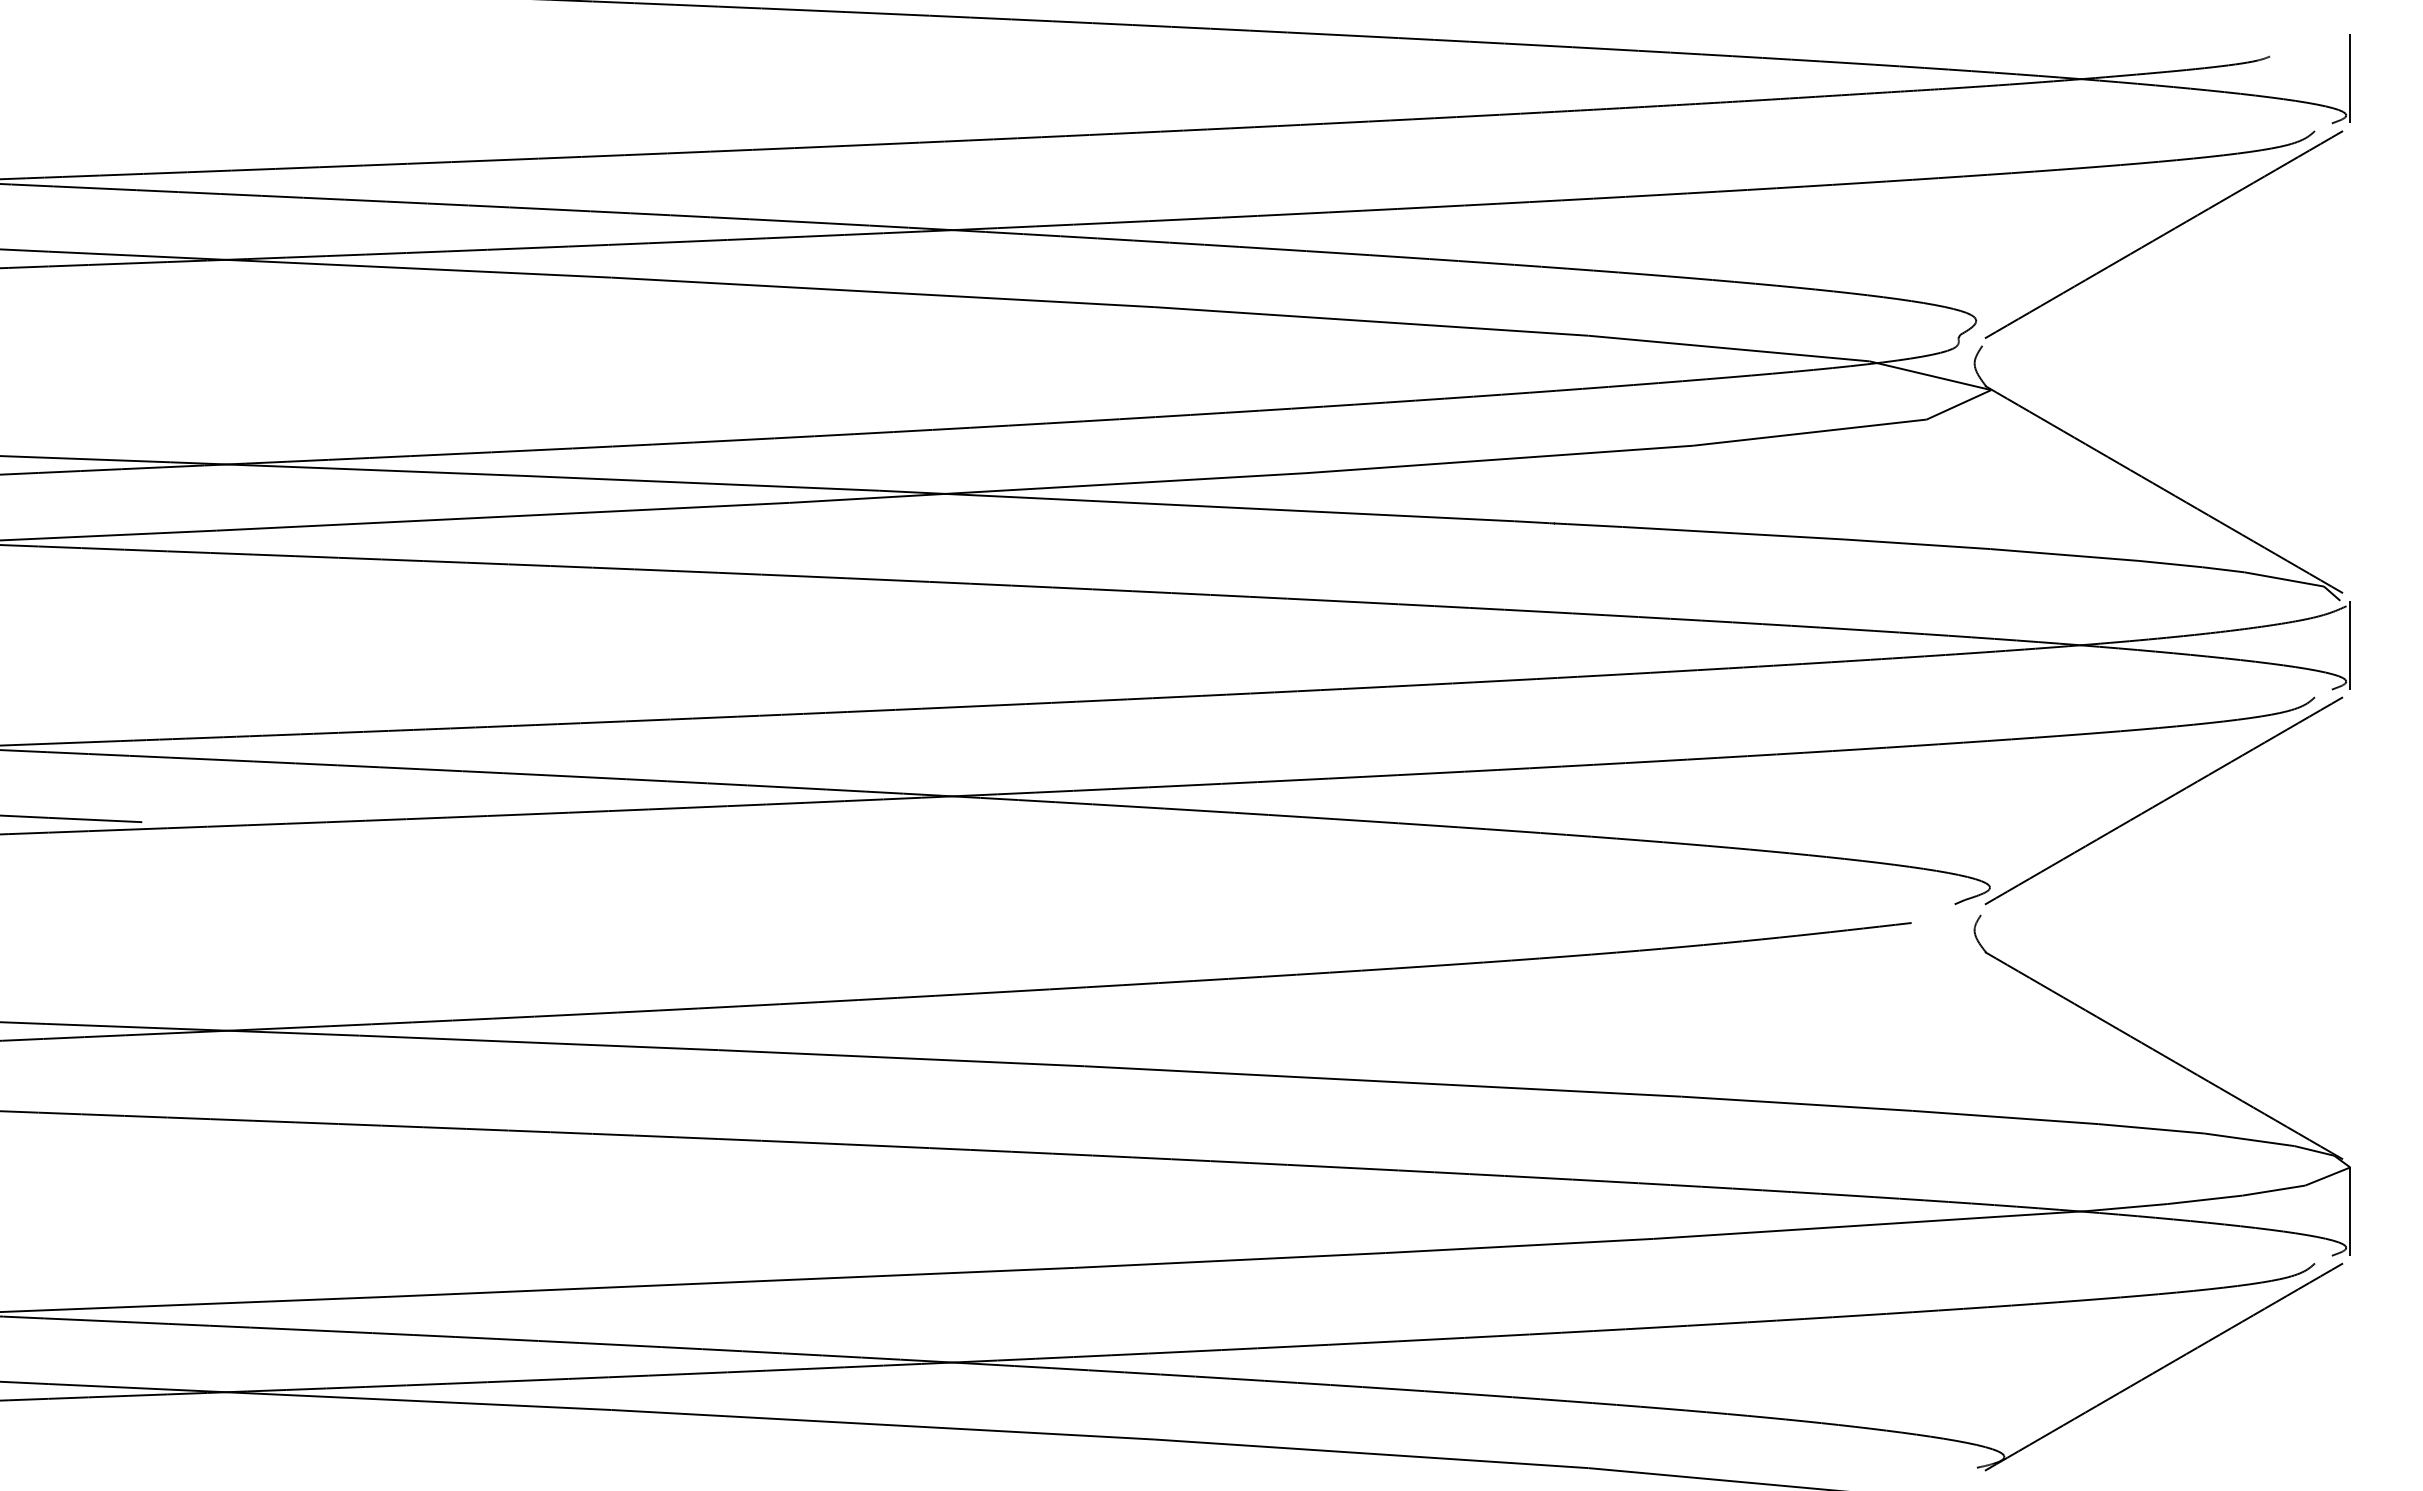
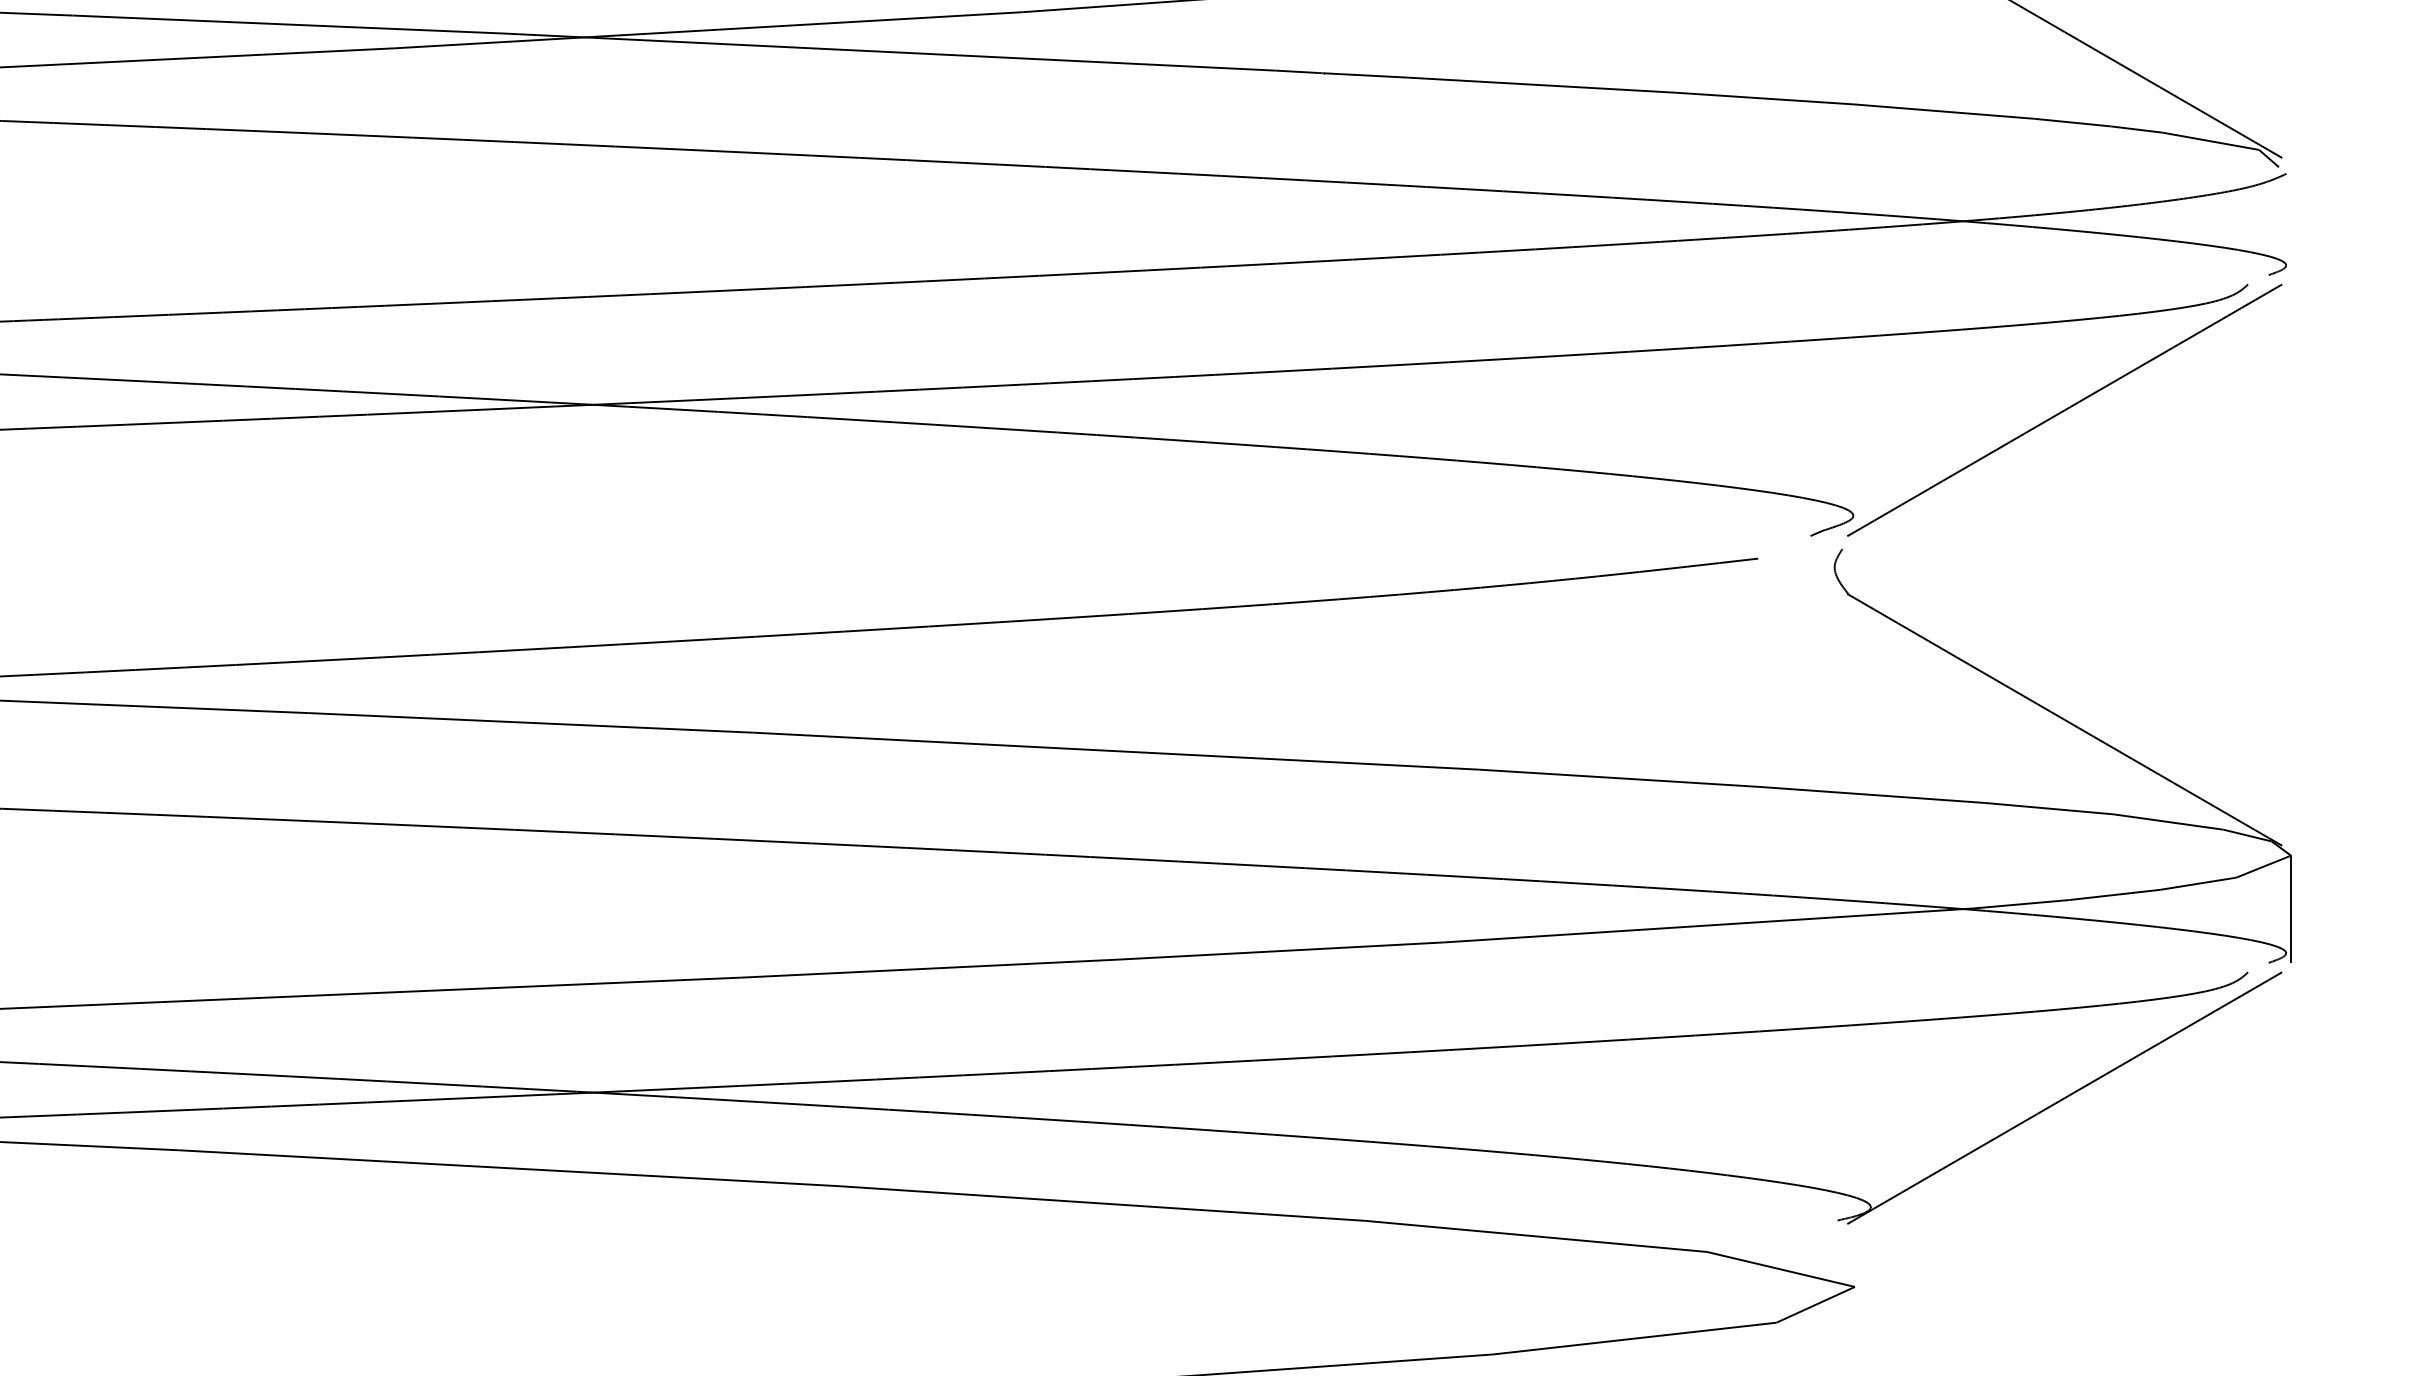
line: (2350, 644) -> (2291, 220), removed

